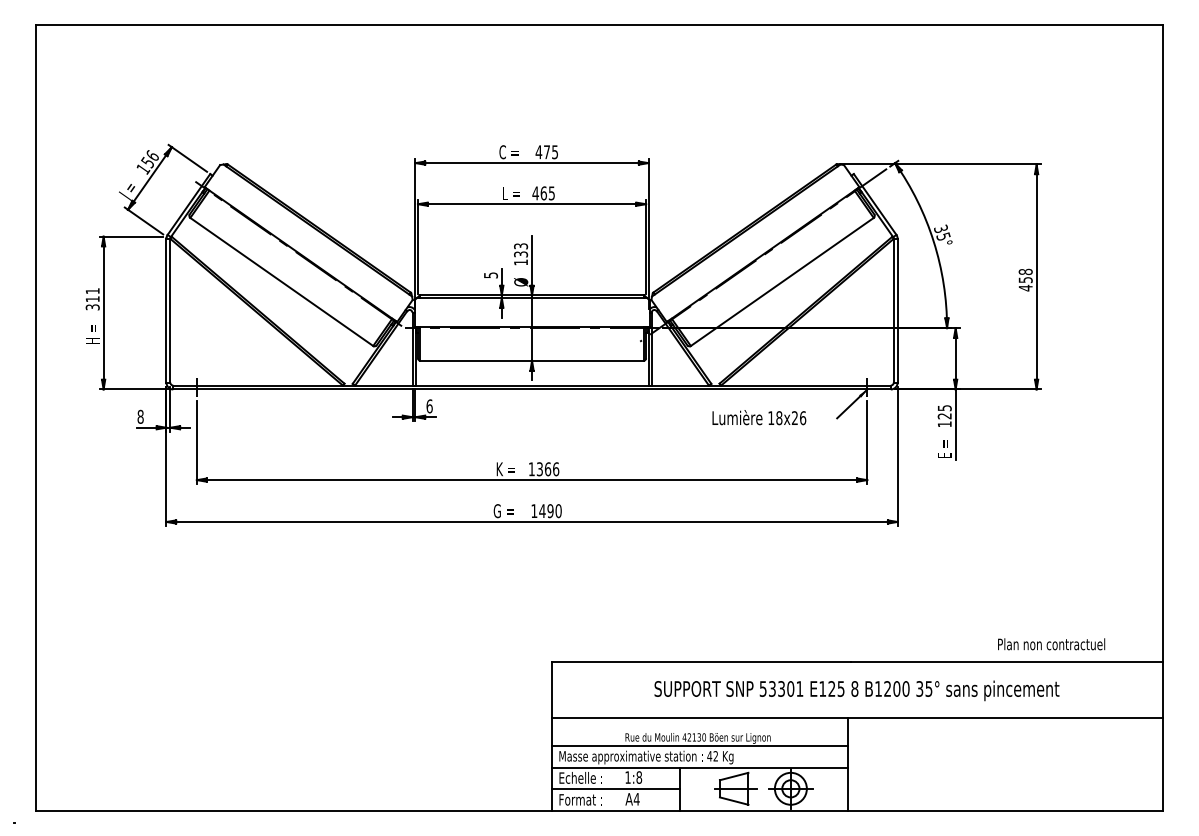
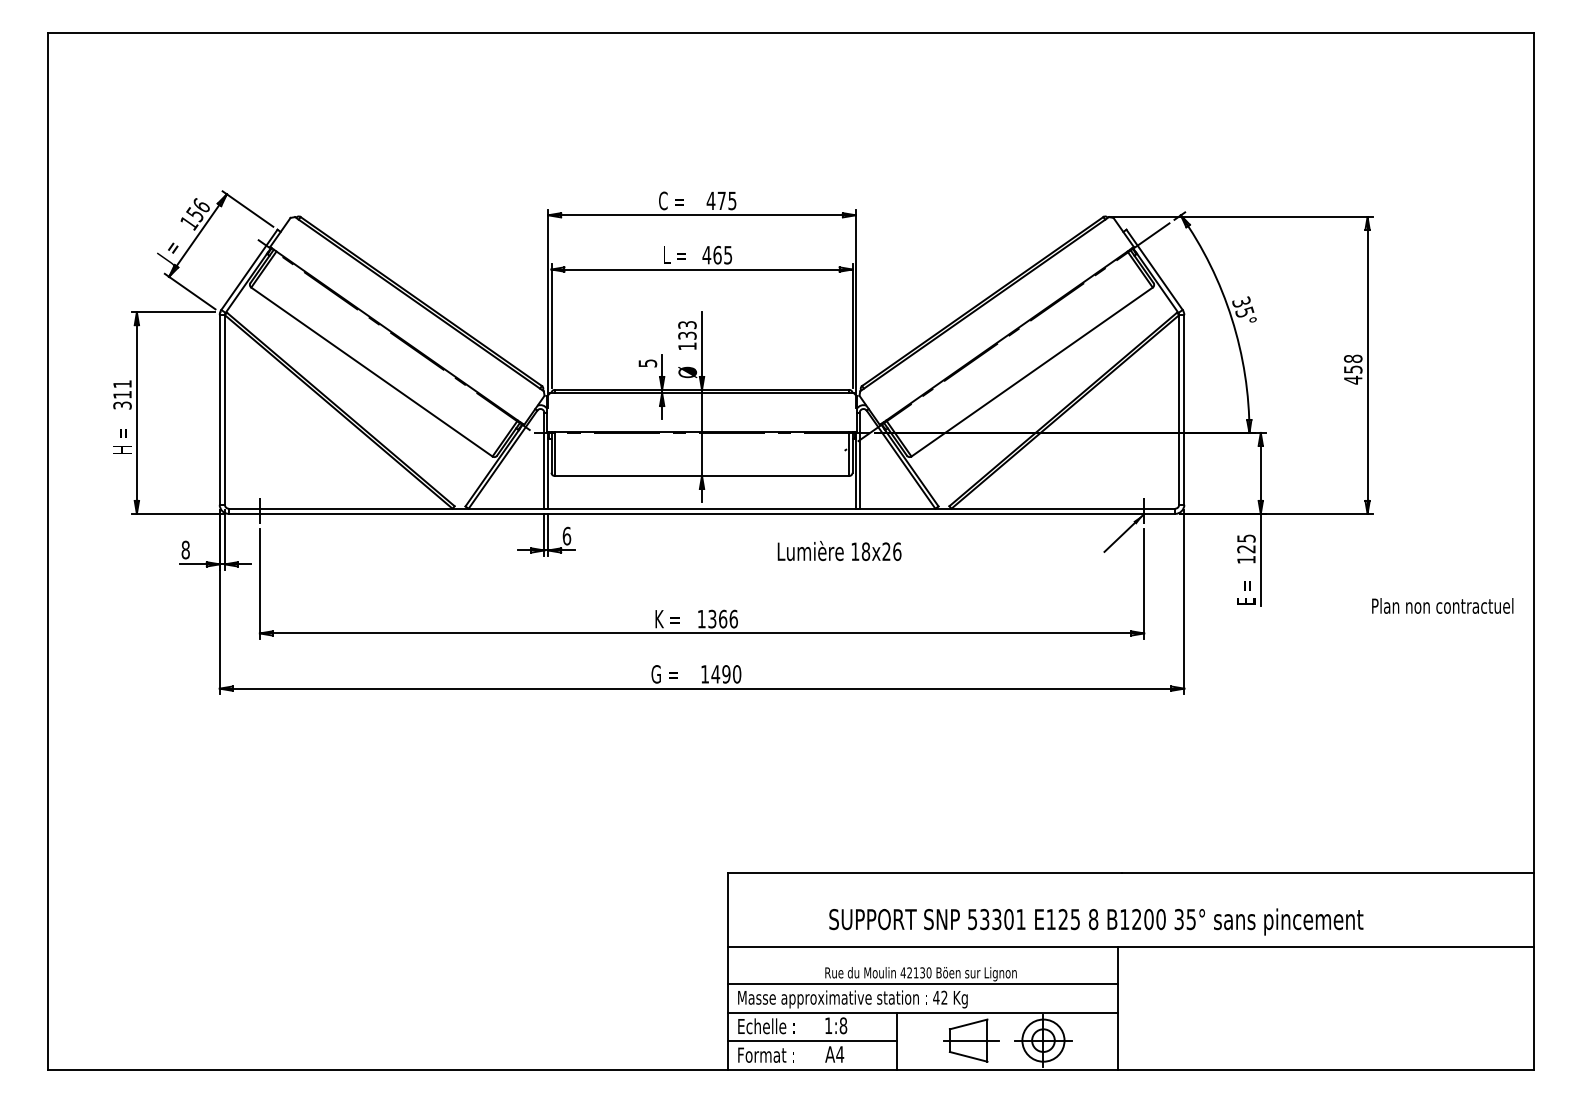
text: (759, 417) -> (839, 550), moved
text: (1051, 644) -> (1442, 606), moved
text: (856, 690) -> (1095, 921), moved

